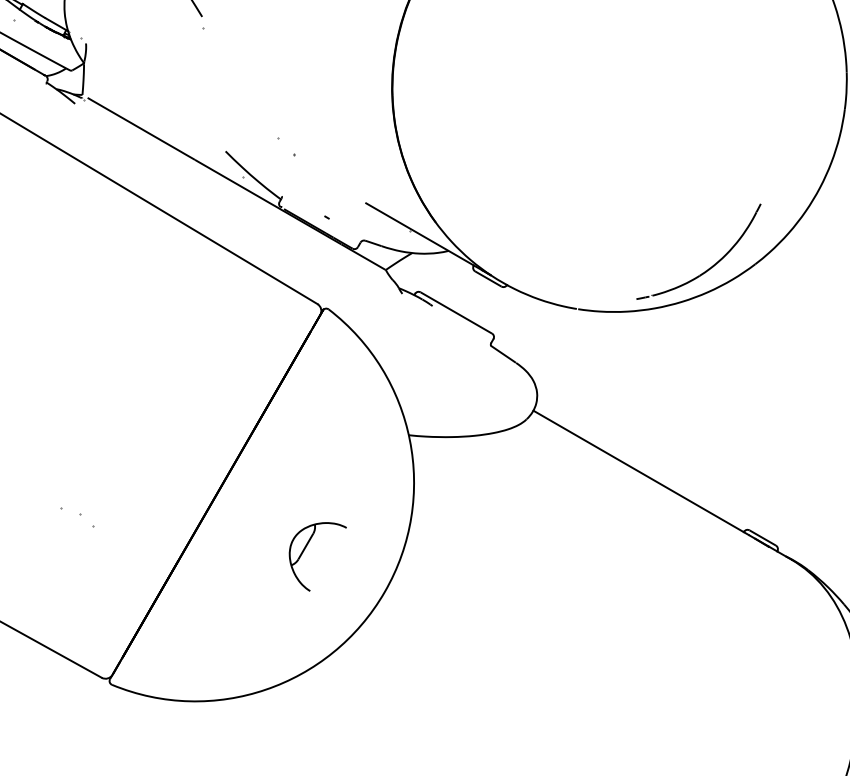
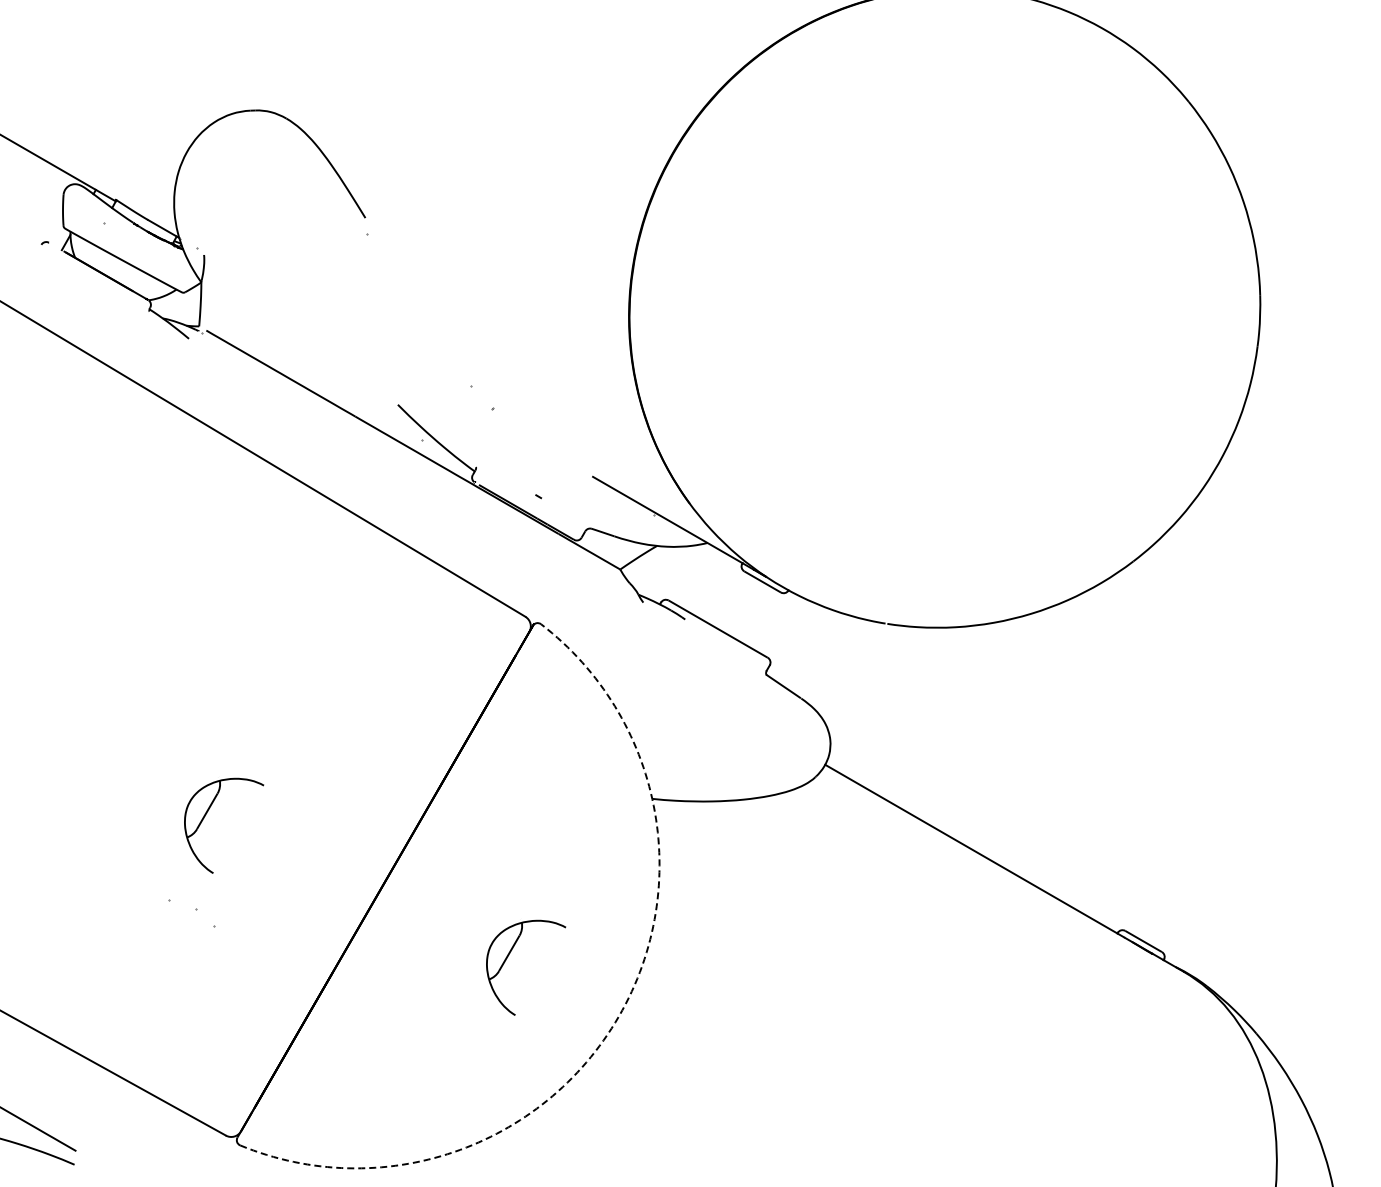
part: (711, 266) -> (1072, 564), removed
part: (88, 445) -> (207, 813), added
arc: (384, 591) -> (618, 1016), solid -> dashed

